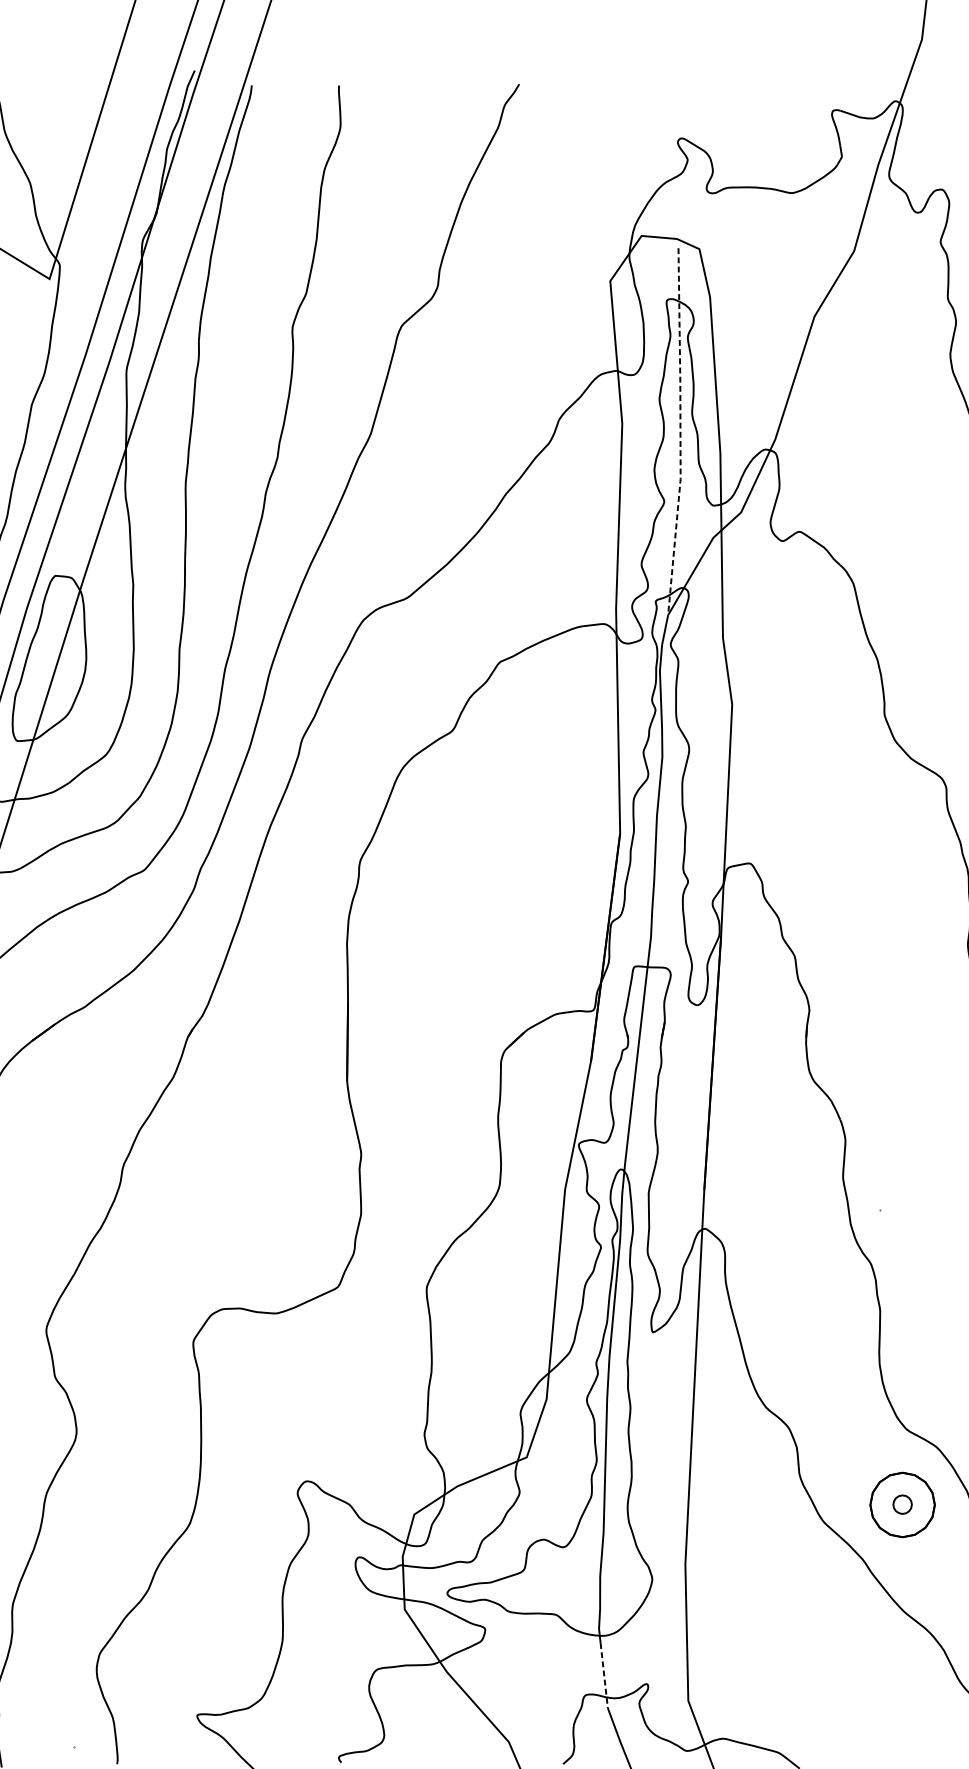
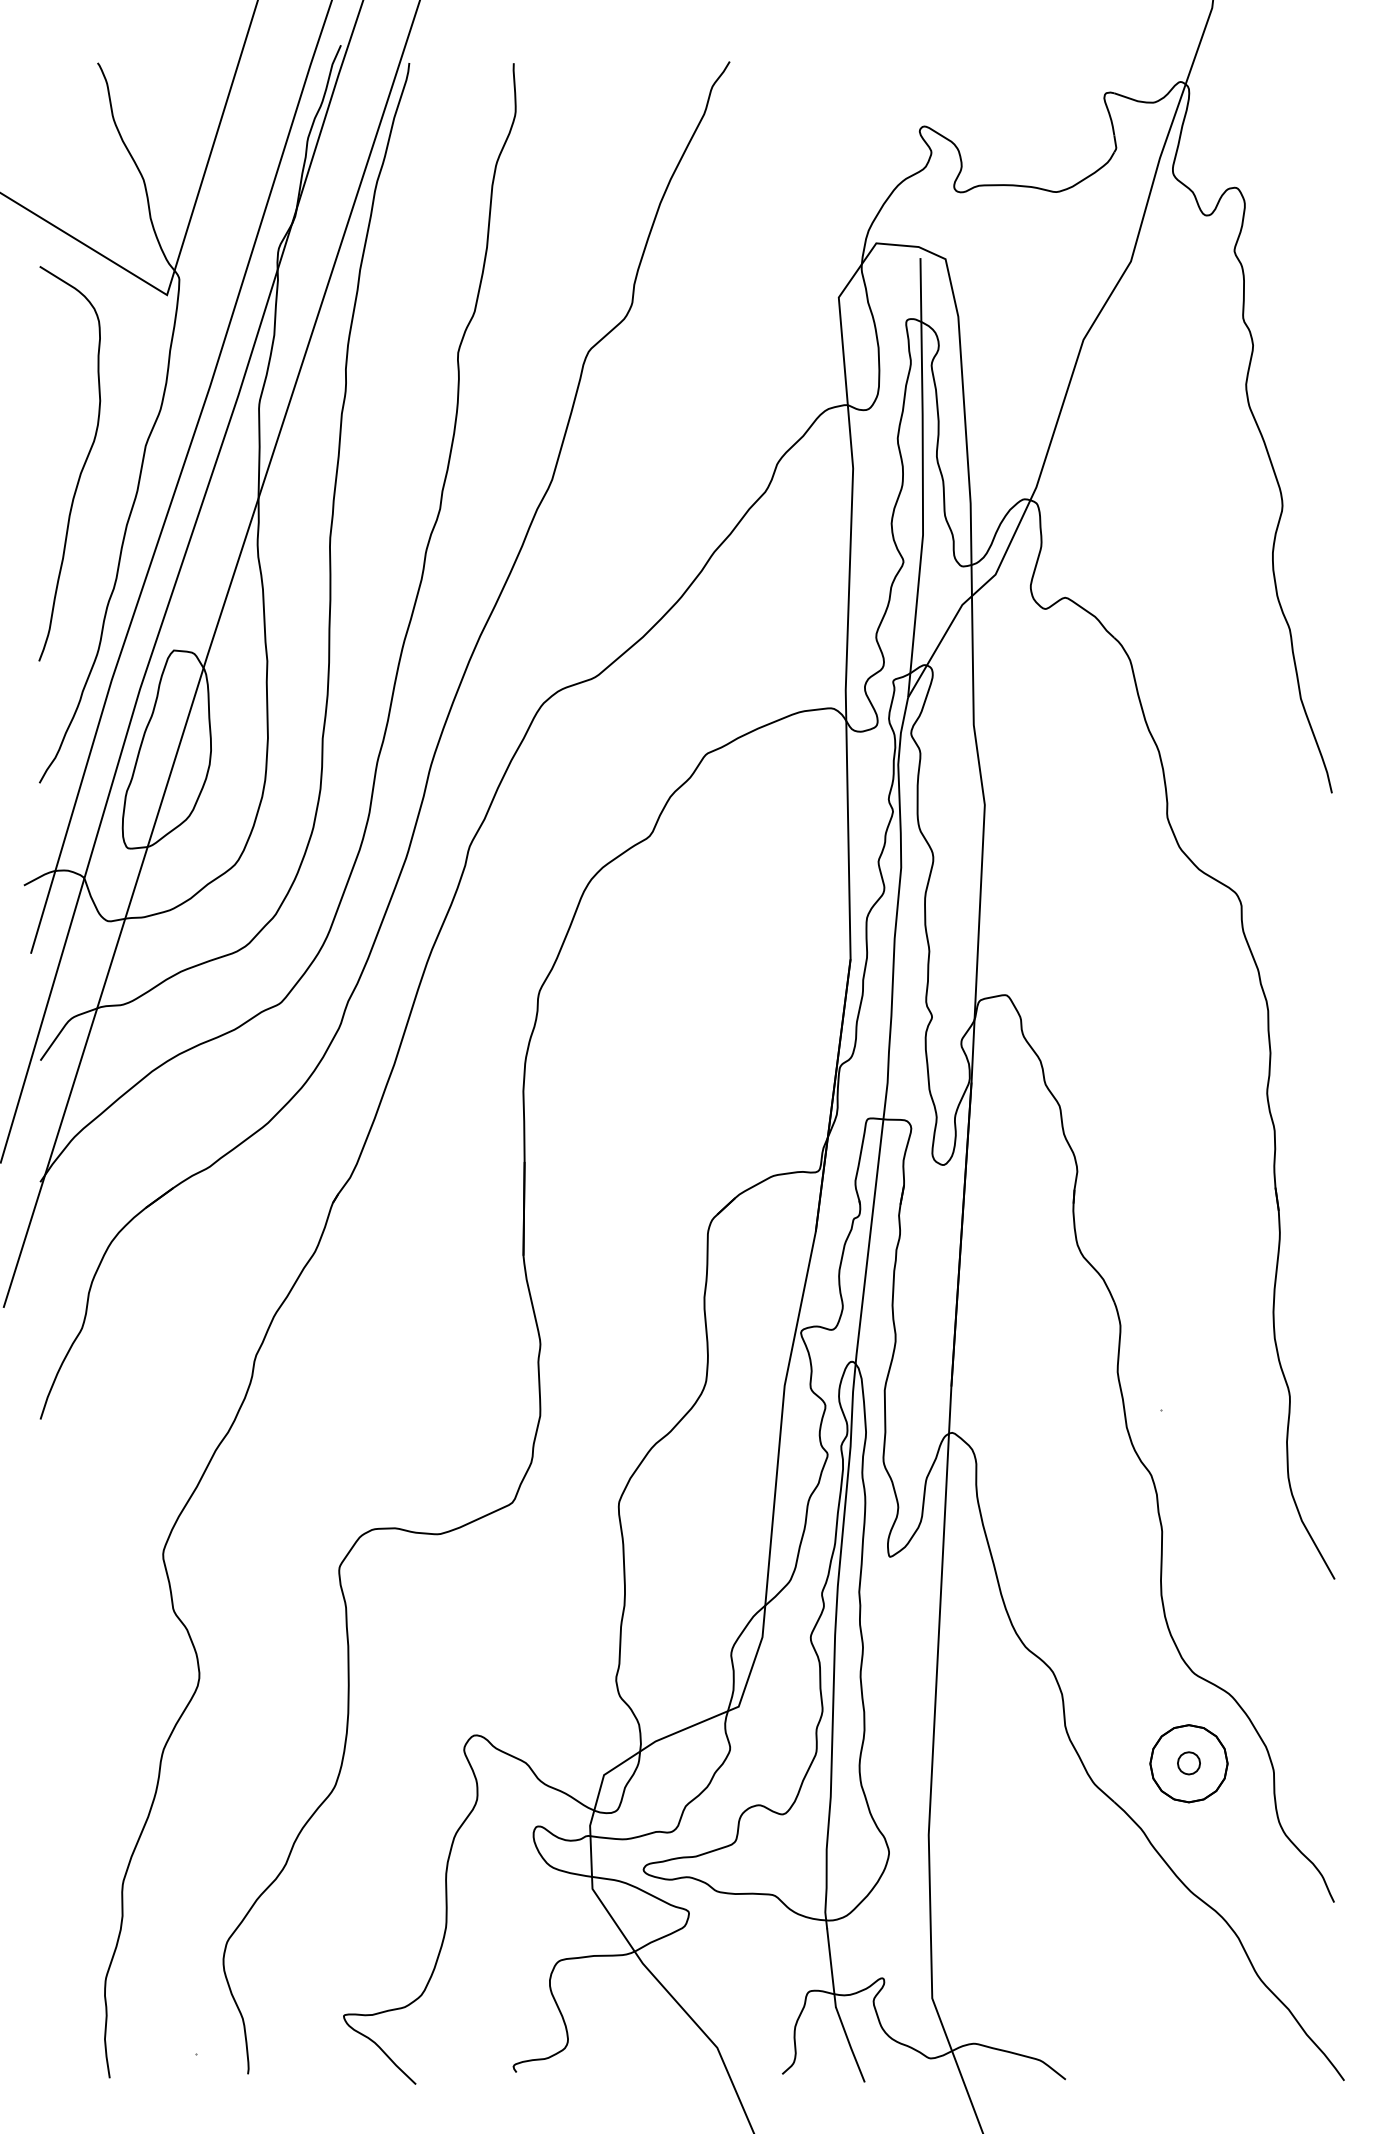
line: (680, 432) -> (922, 478), dashed -> solid
line: (604, 1675) -> (831, 1968), dashed -> solid

